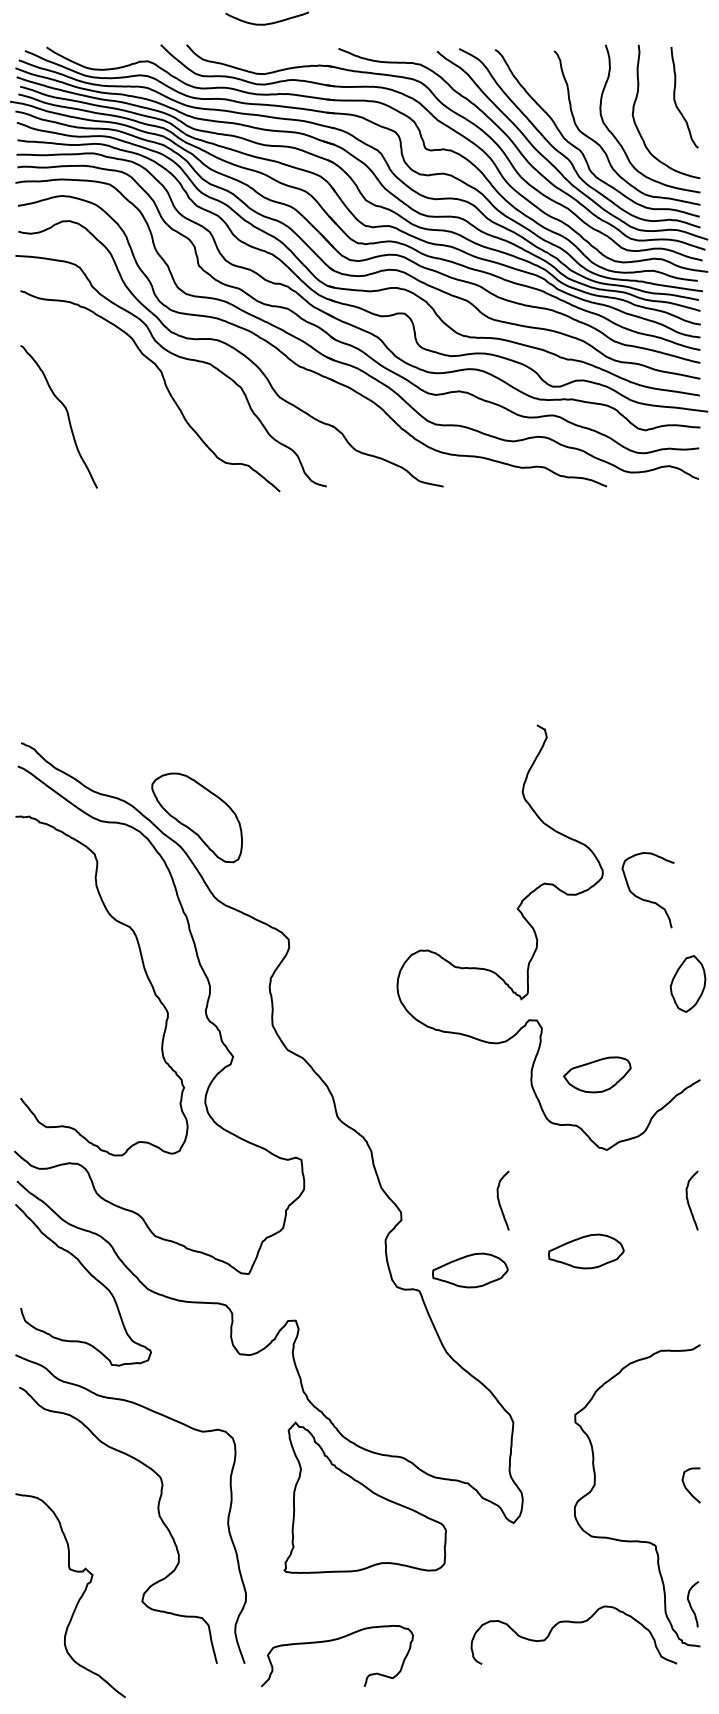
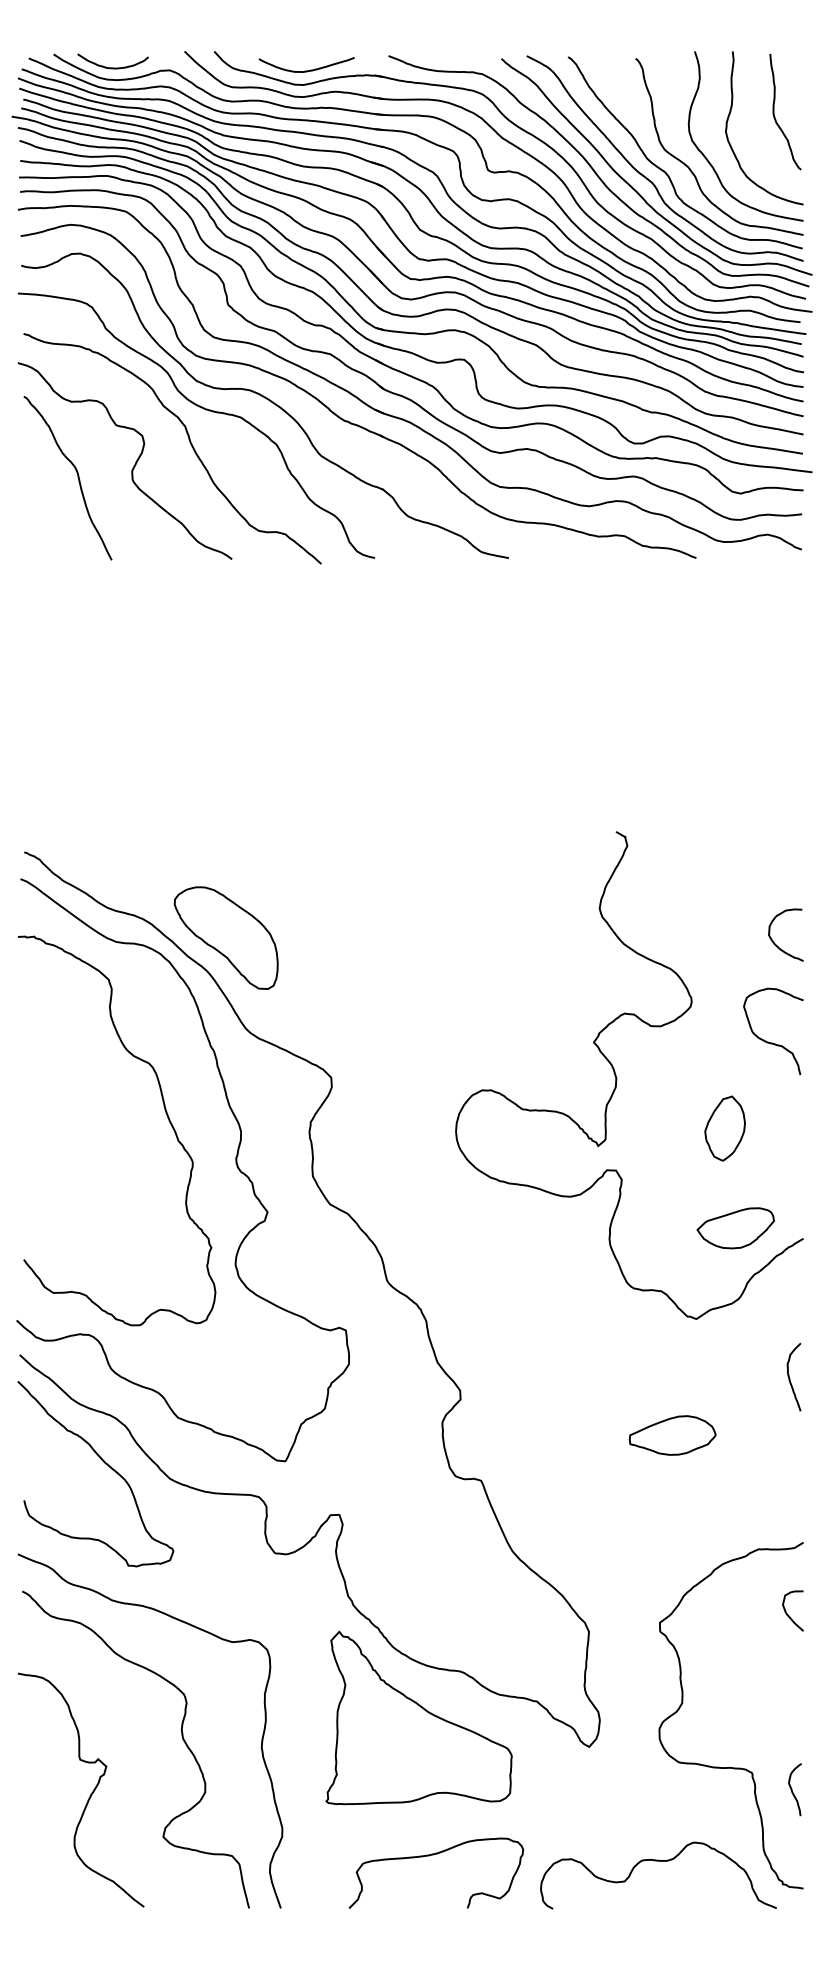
curve: (266, 23) -> (305, 70), moved
curve: (98, 58) -> (113, 67), added
curve: (116, 405) -> (133, 465), added
curve: (676, 822) -> (776, 943), added
curve: (646, 899) -> (771, 1042), moved
part: (687, 983) -> (724, 1128), moved
part: (597, 1074) -> (735, 1227), moved
curve: (499, 1200) -> (573, 1376), removed
part: (470, 1270) -> (539, 1457), removed
curve: (687, 1488) -> (788, 1614), moved
curve: (78, 1599) -> (90, 1794), moved
curve: (691, 1605) -> (793, 1791), moved
curve: (332, 1641) -> (430, 1856), moved

